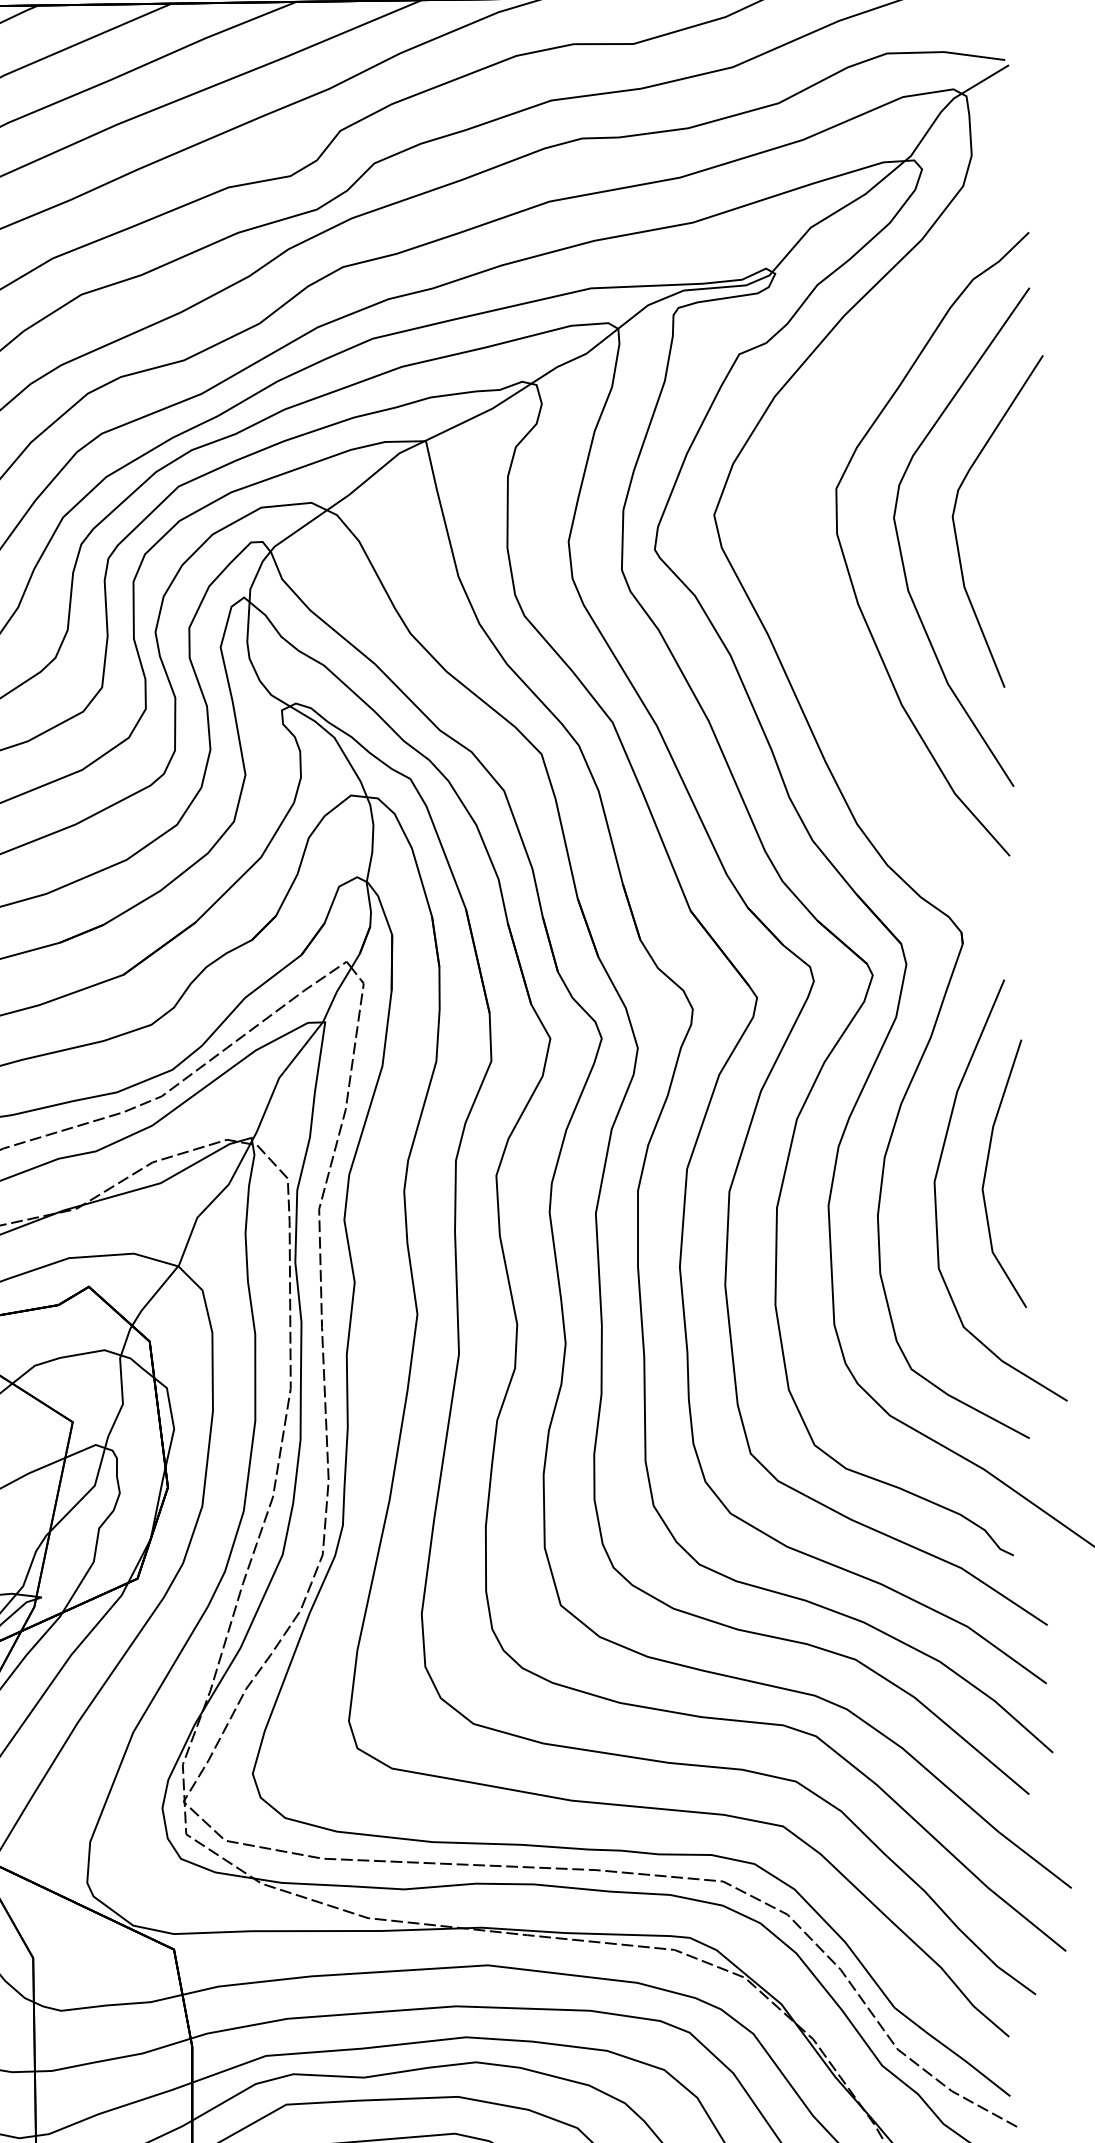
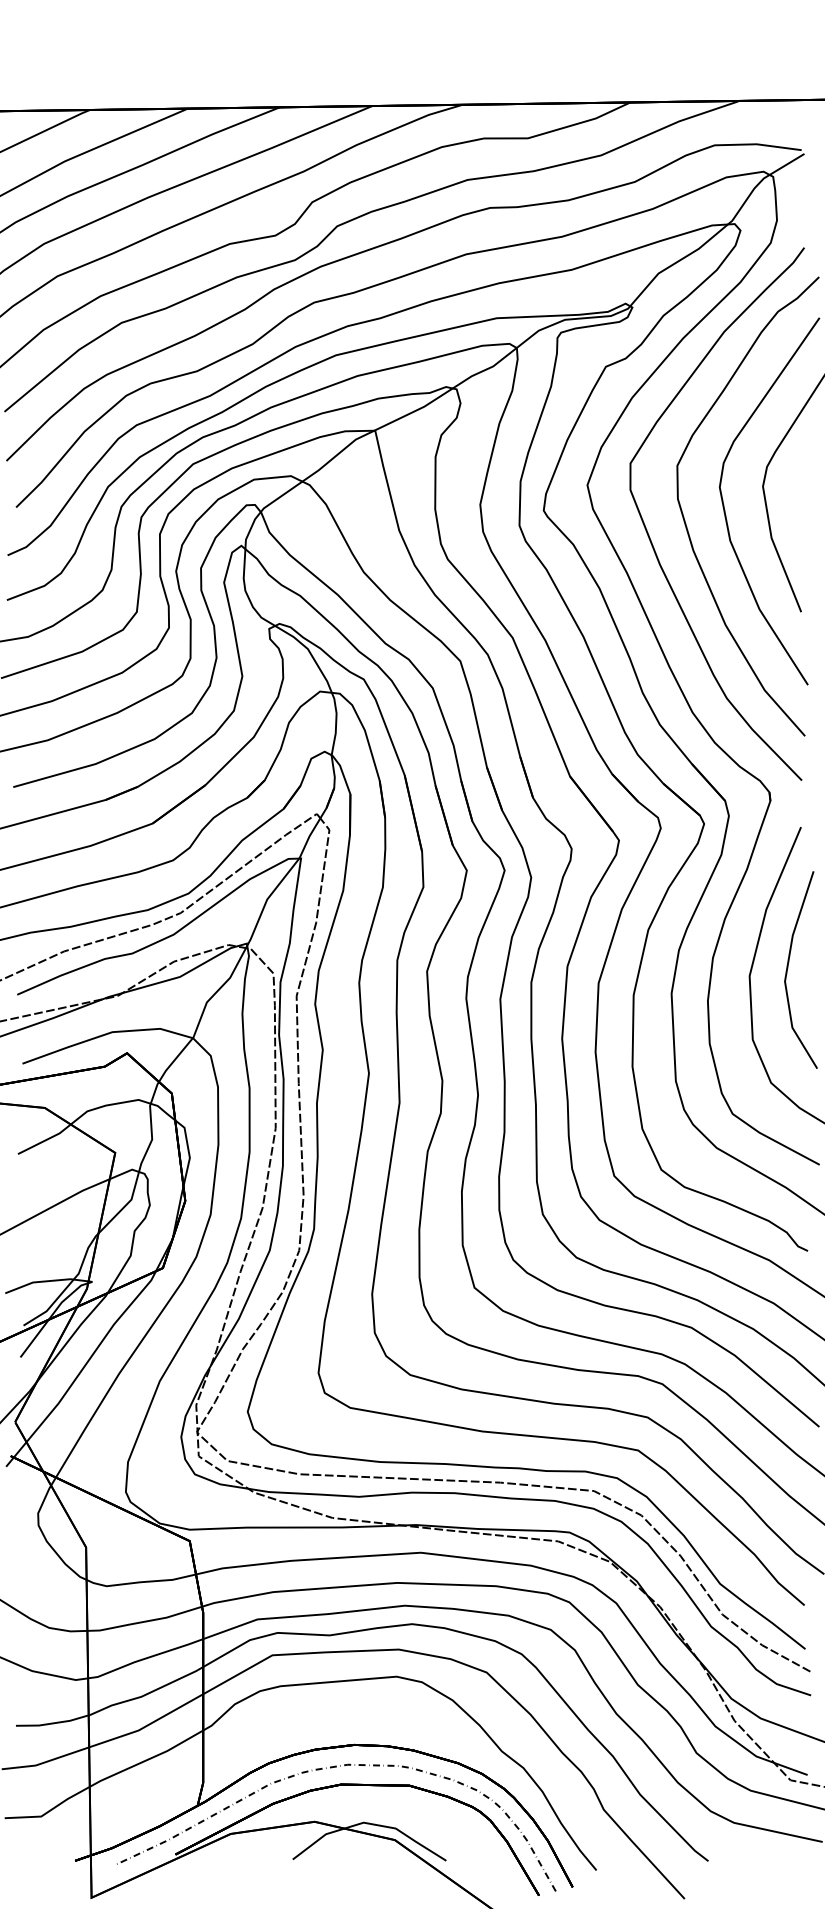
curve: (799, 586) -> (650, 537), added

